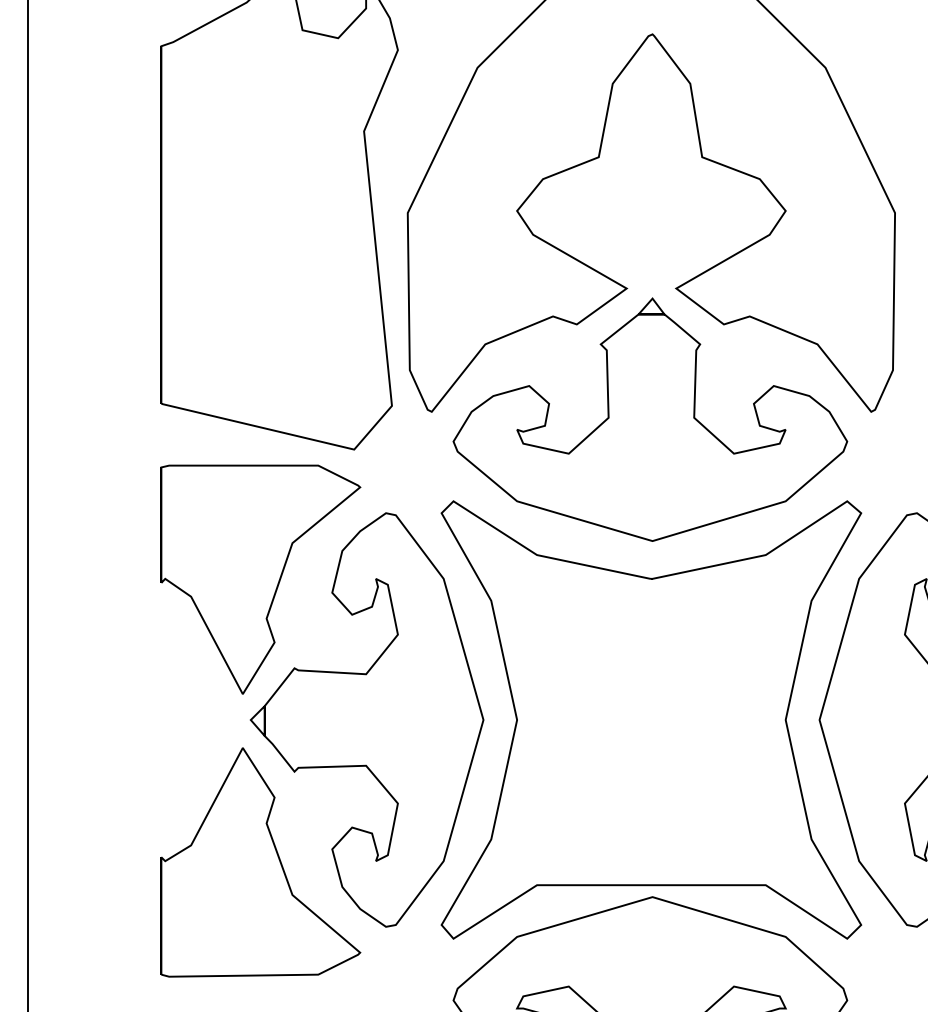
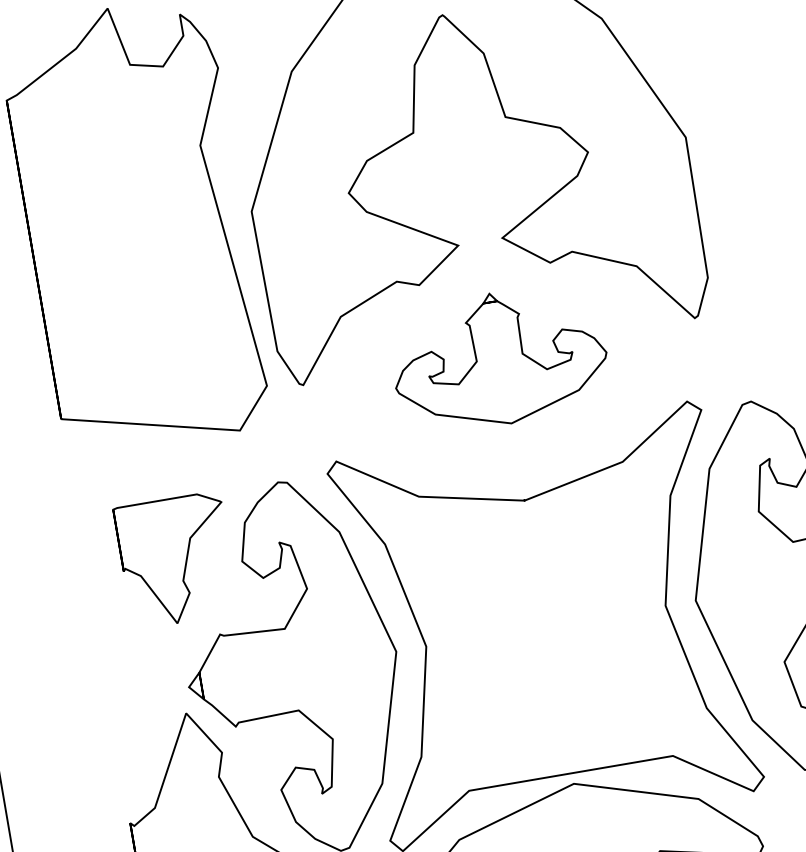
part: (650, 419) -> (499, 358), size x0.6
part: (260, 579) -> (176, 560), size x0.6

